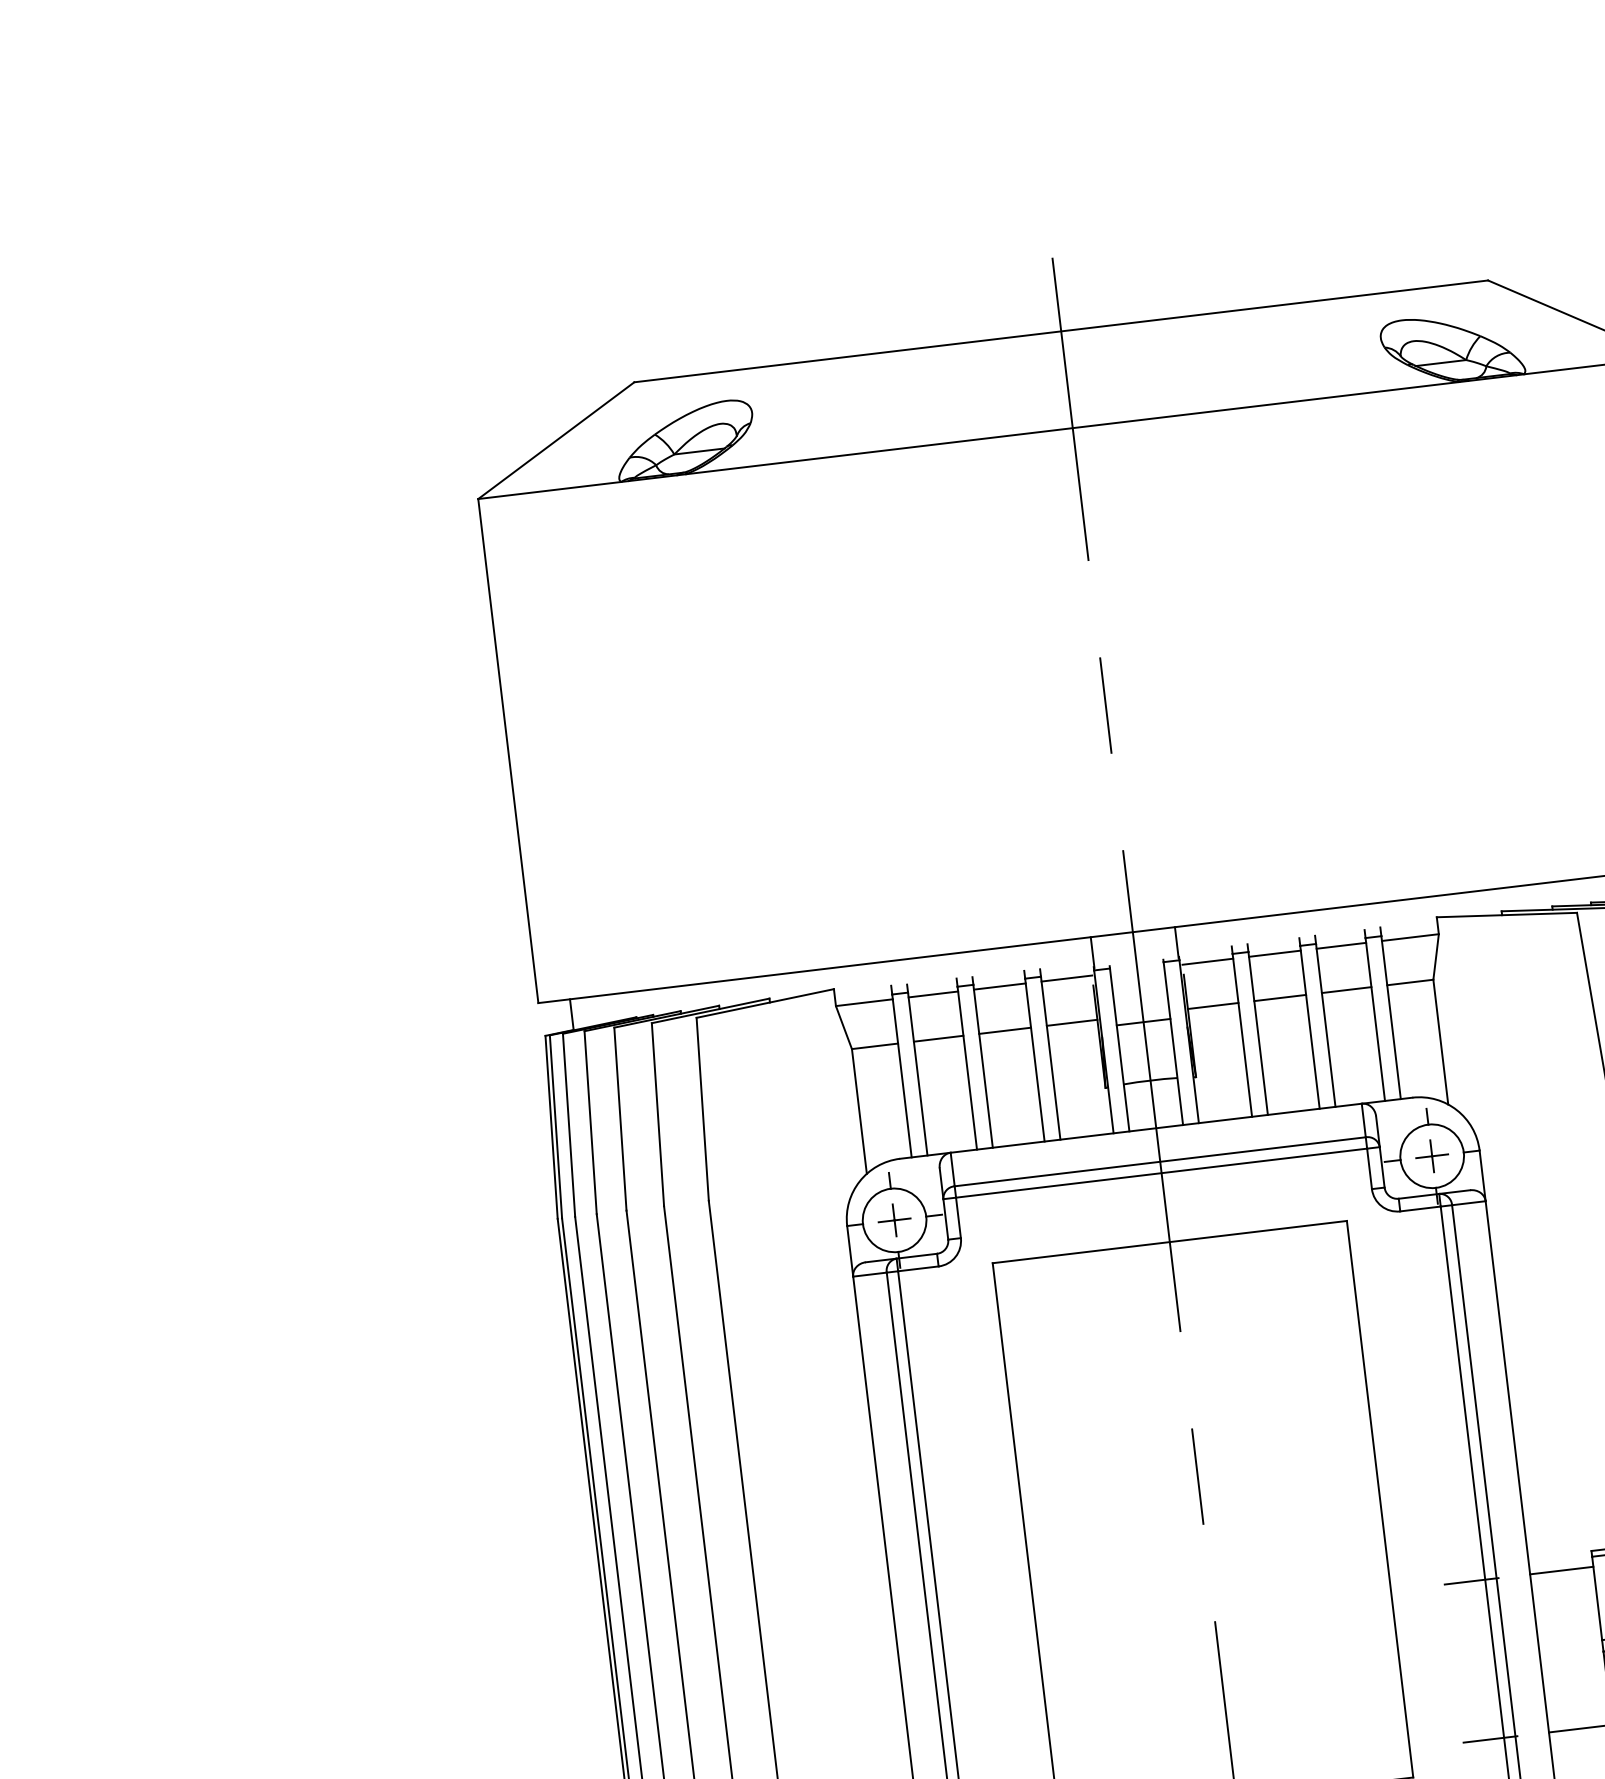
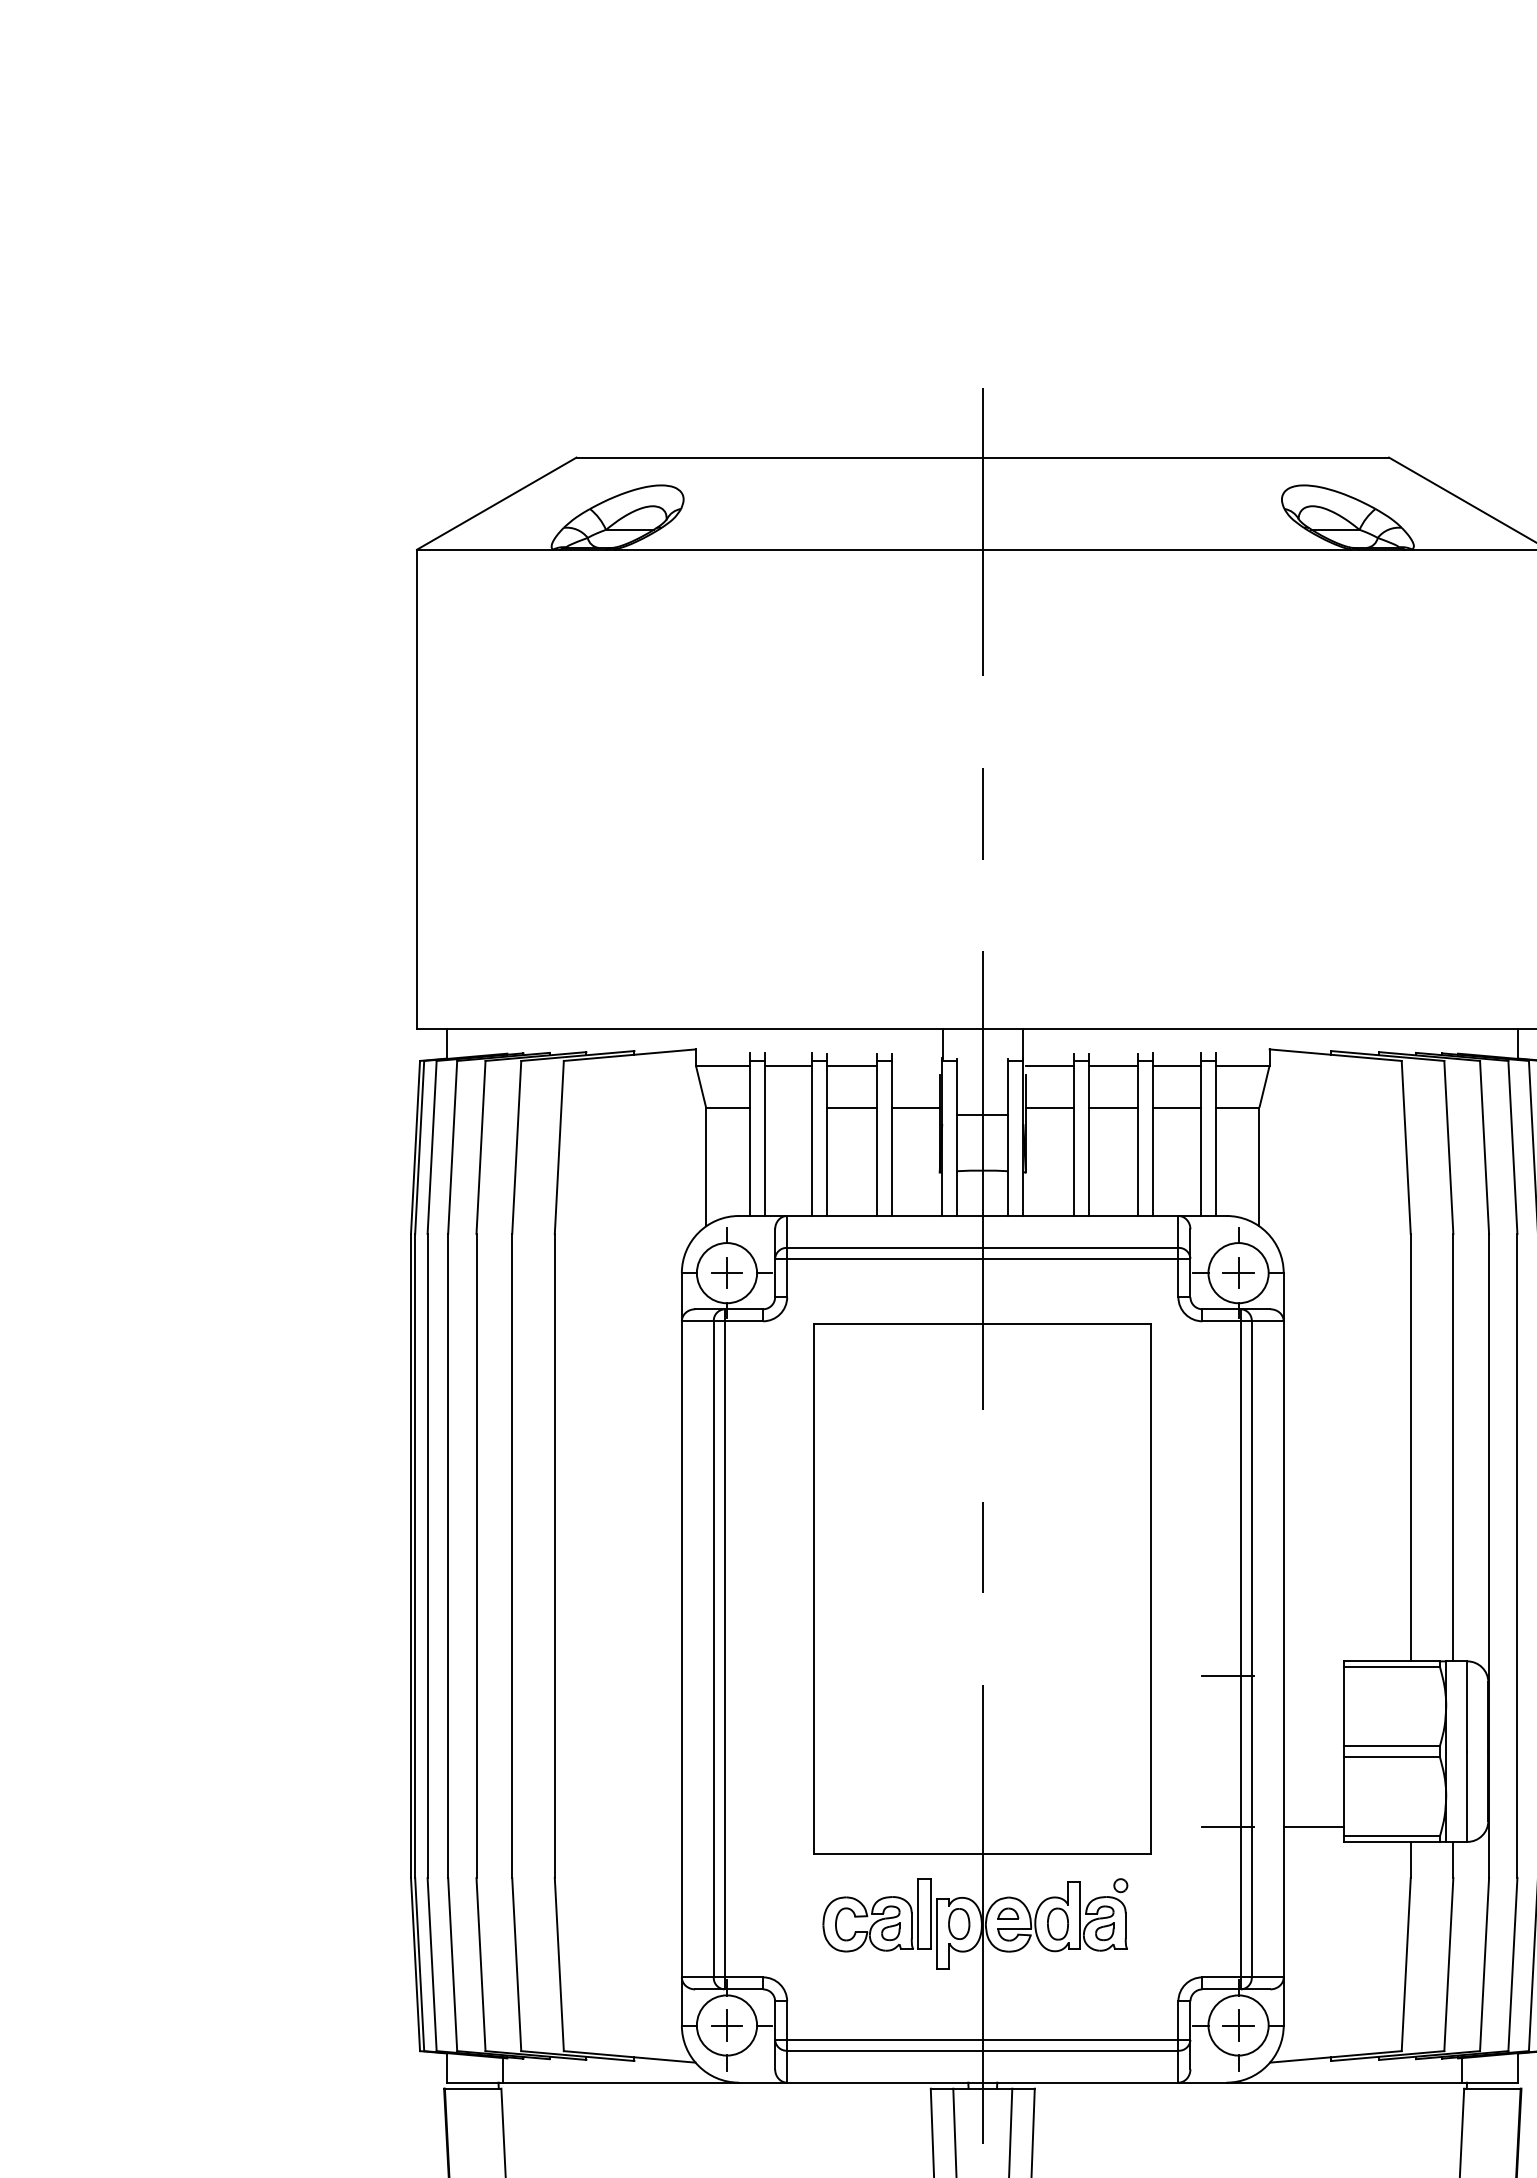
line: (1066, 978) -> (915, 1065), removed
line: (938, 1038) -> (788, 1107), removed
line: (1561, 1570) -> (1313, 1676), removed

